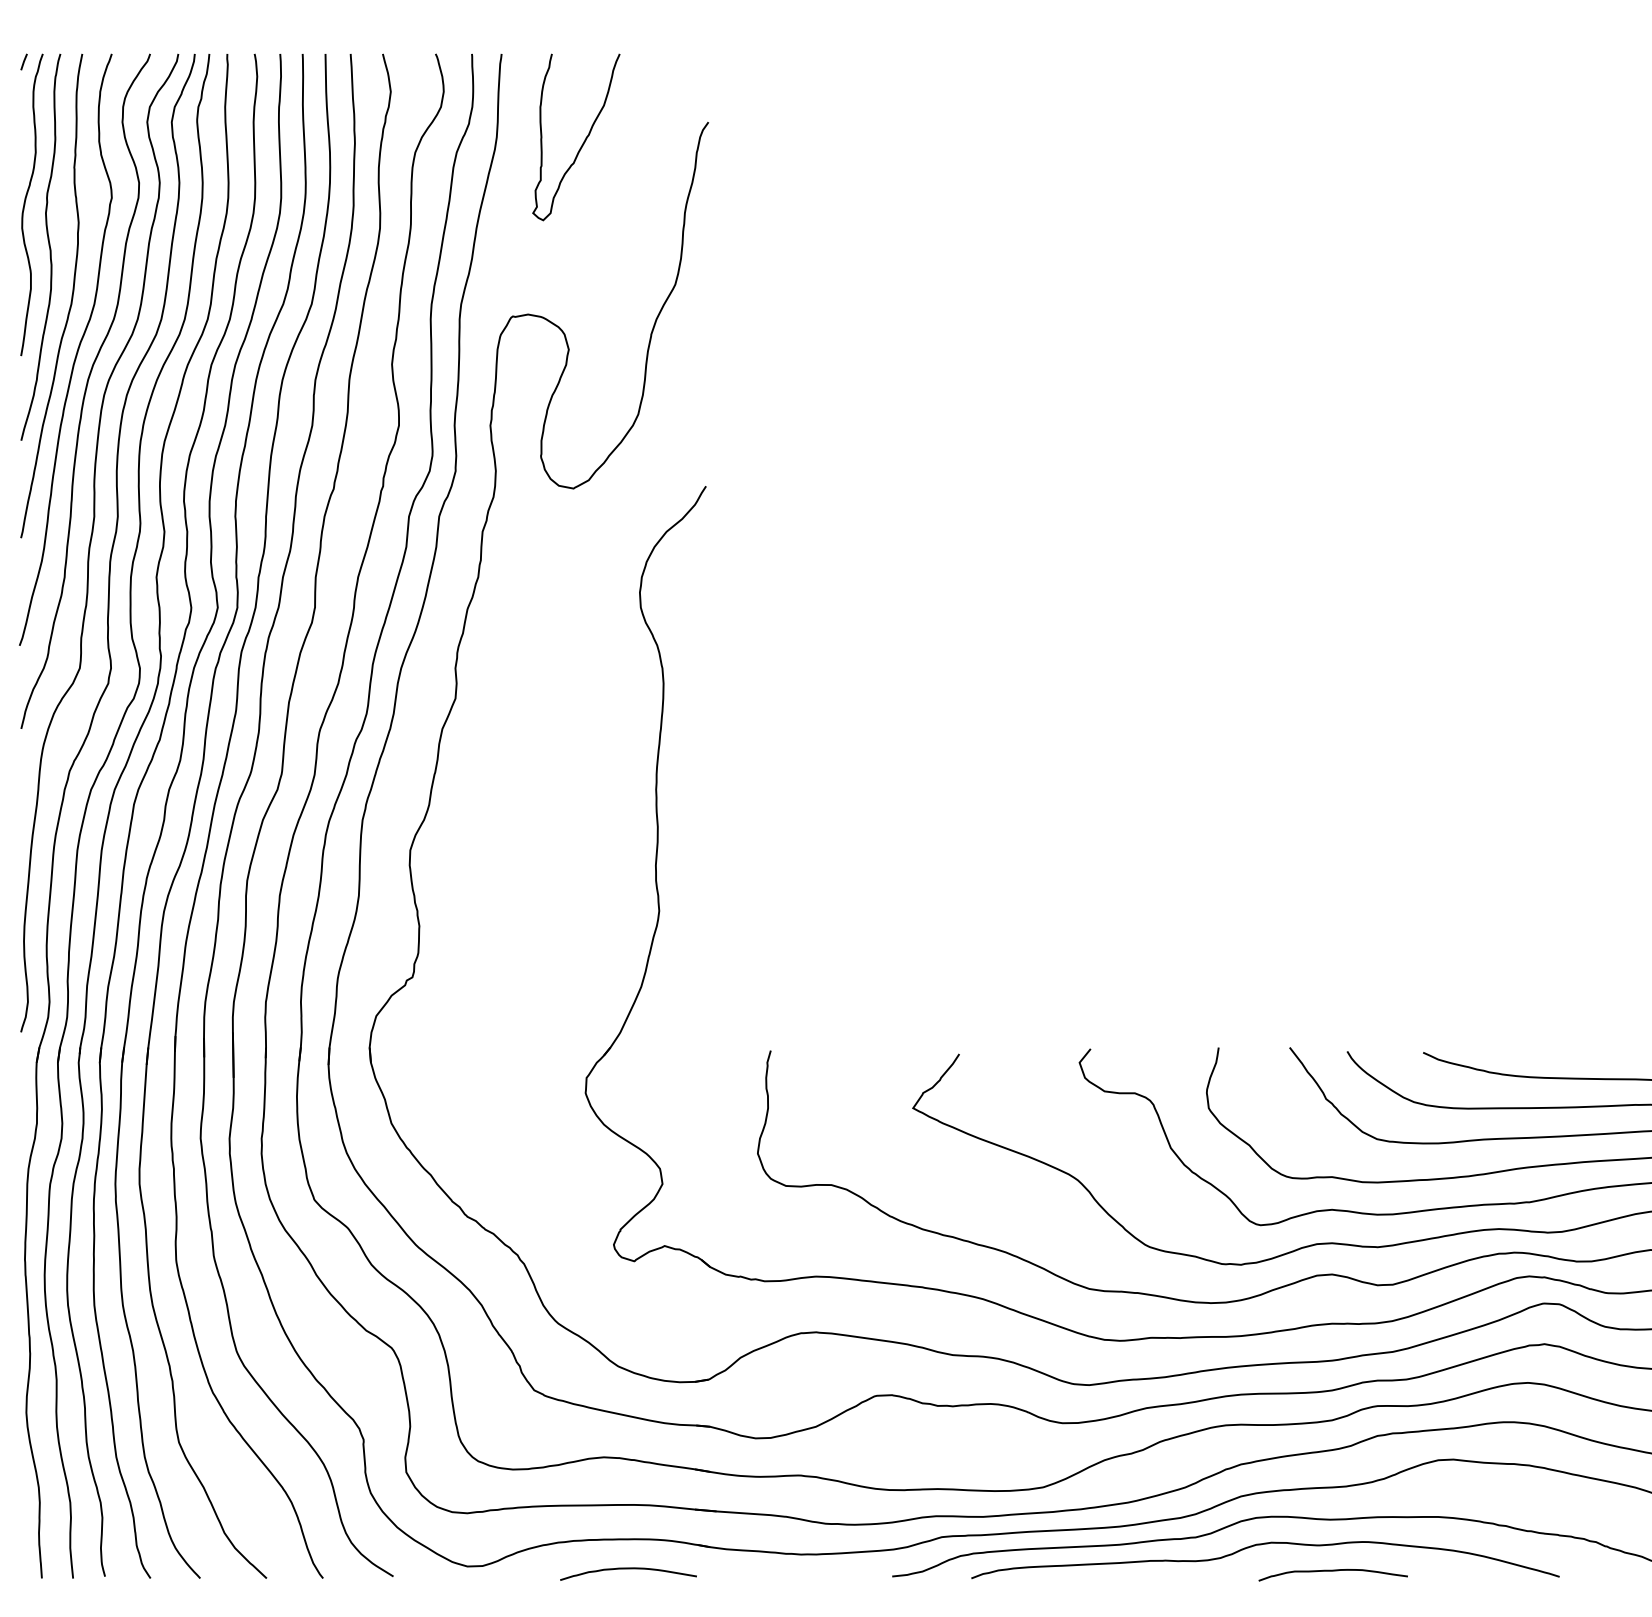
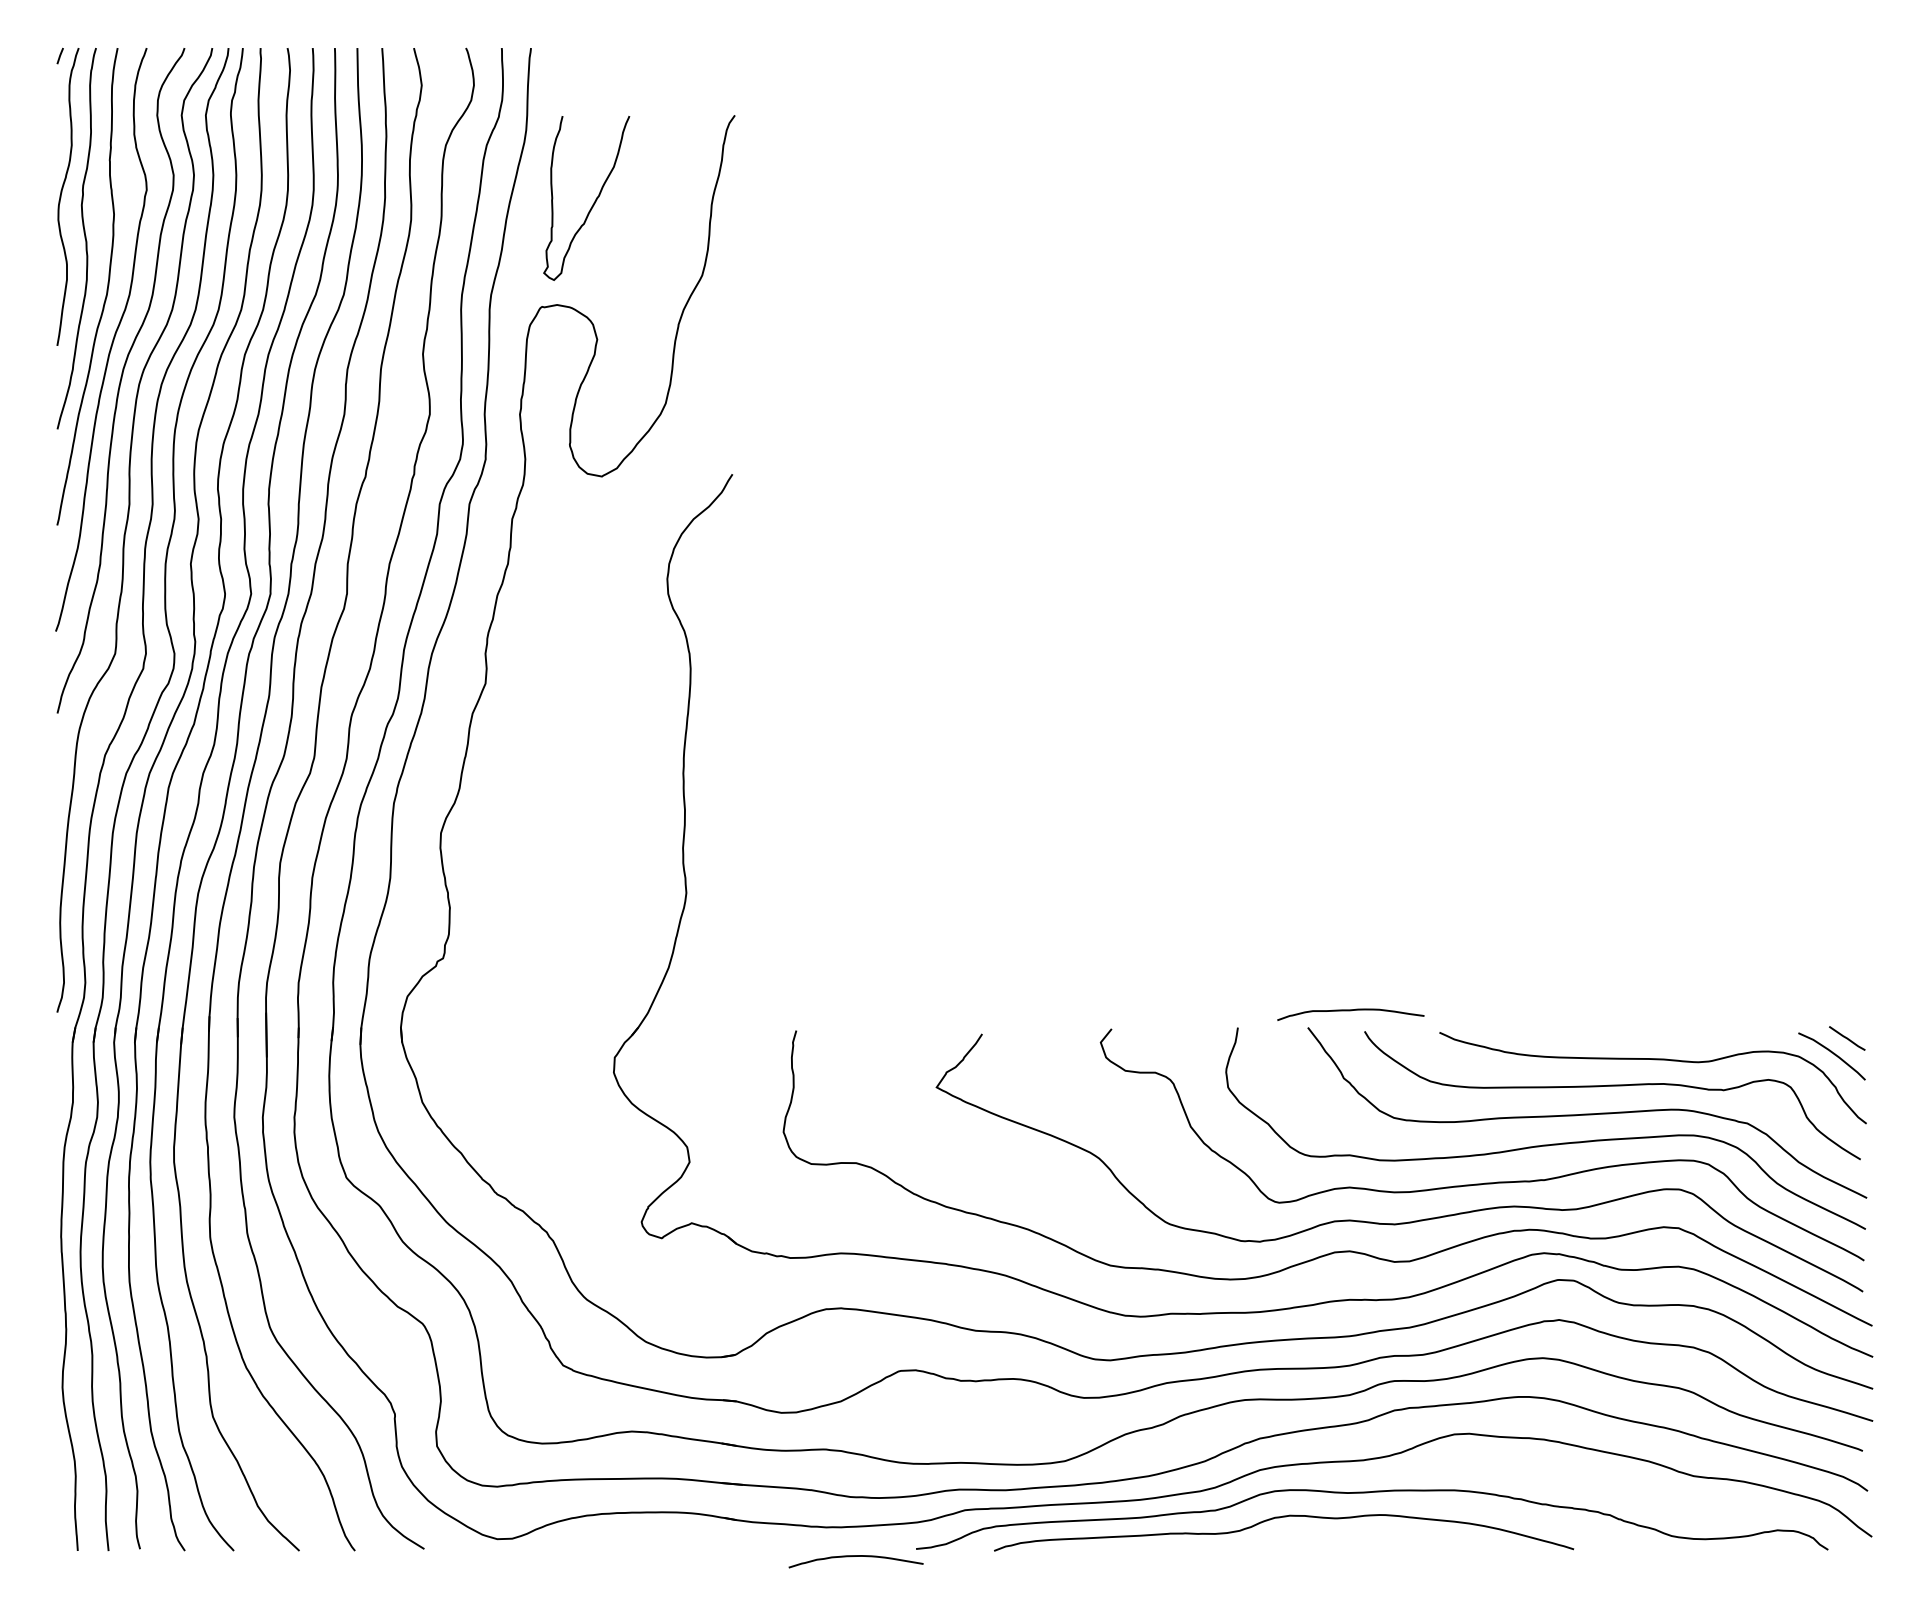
curve: (583, 141) -> (593, 202), moved
curve: (627, 1568) -> (855, 1556), moved
curve: (1332, 1571) -> (1350, 1011), moved

